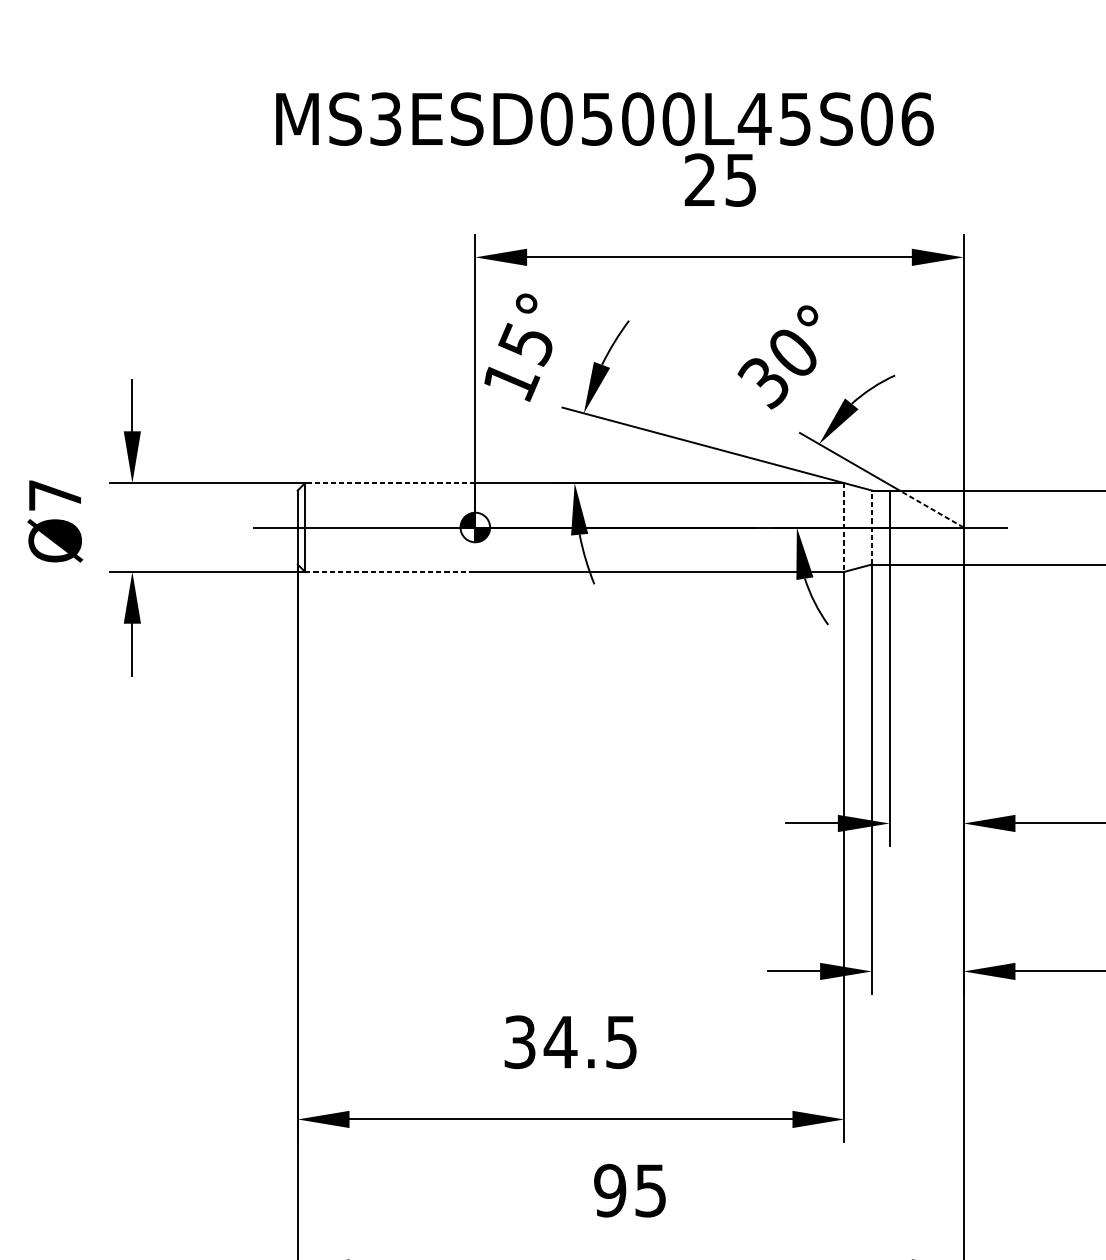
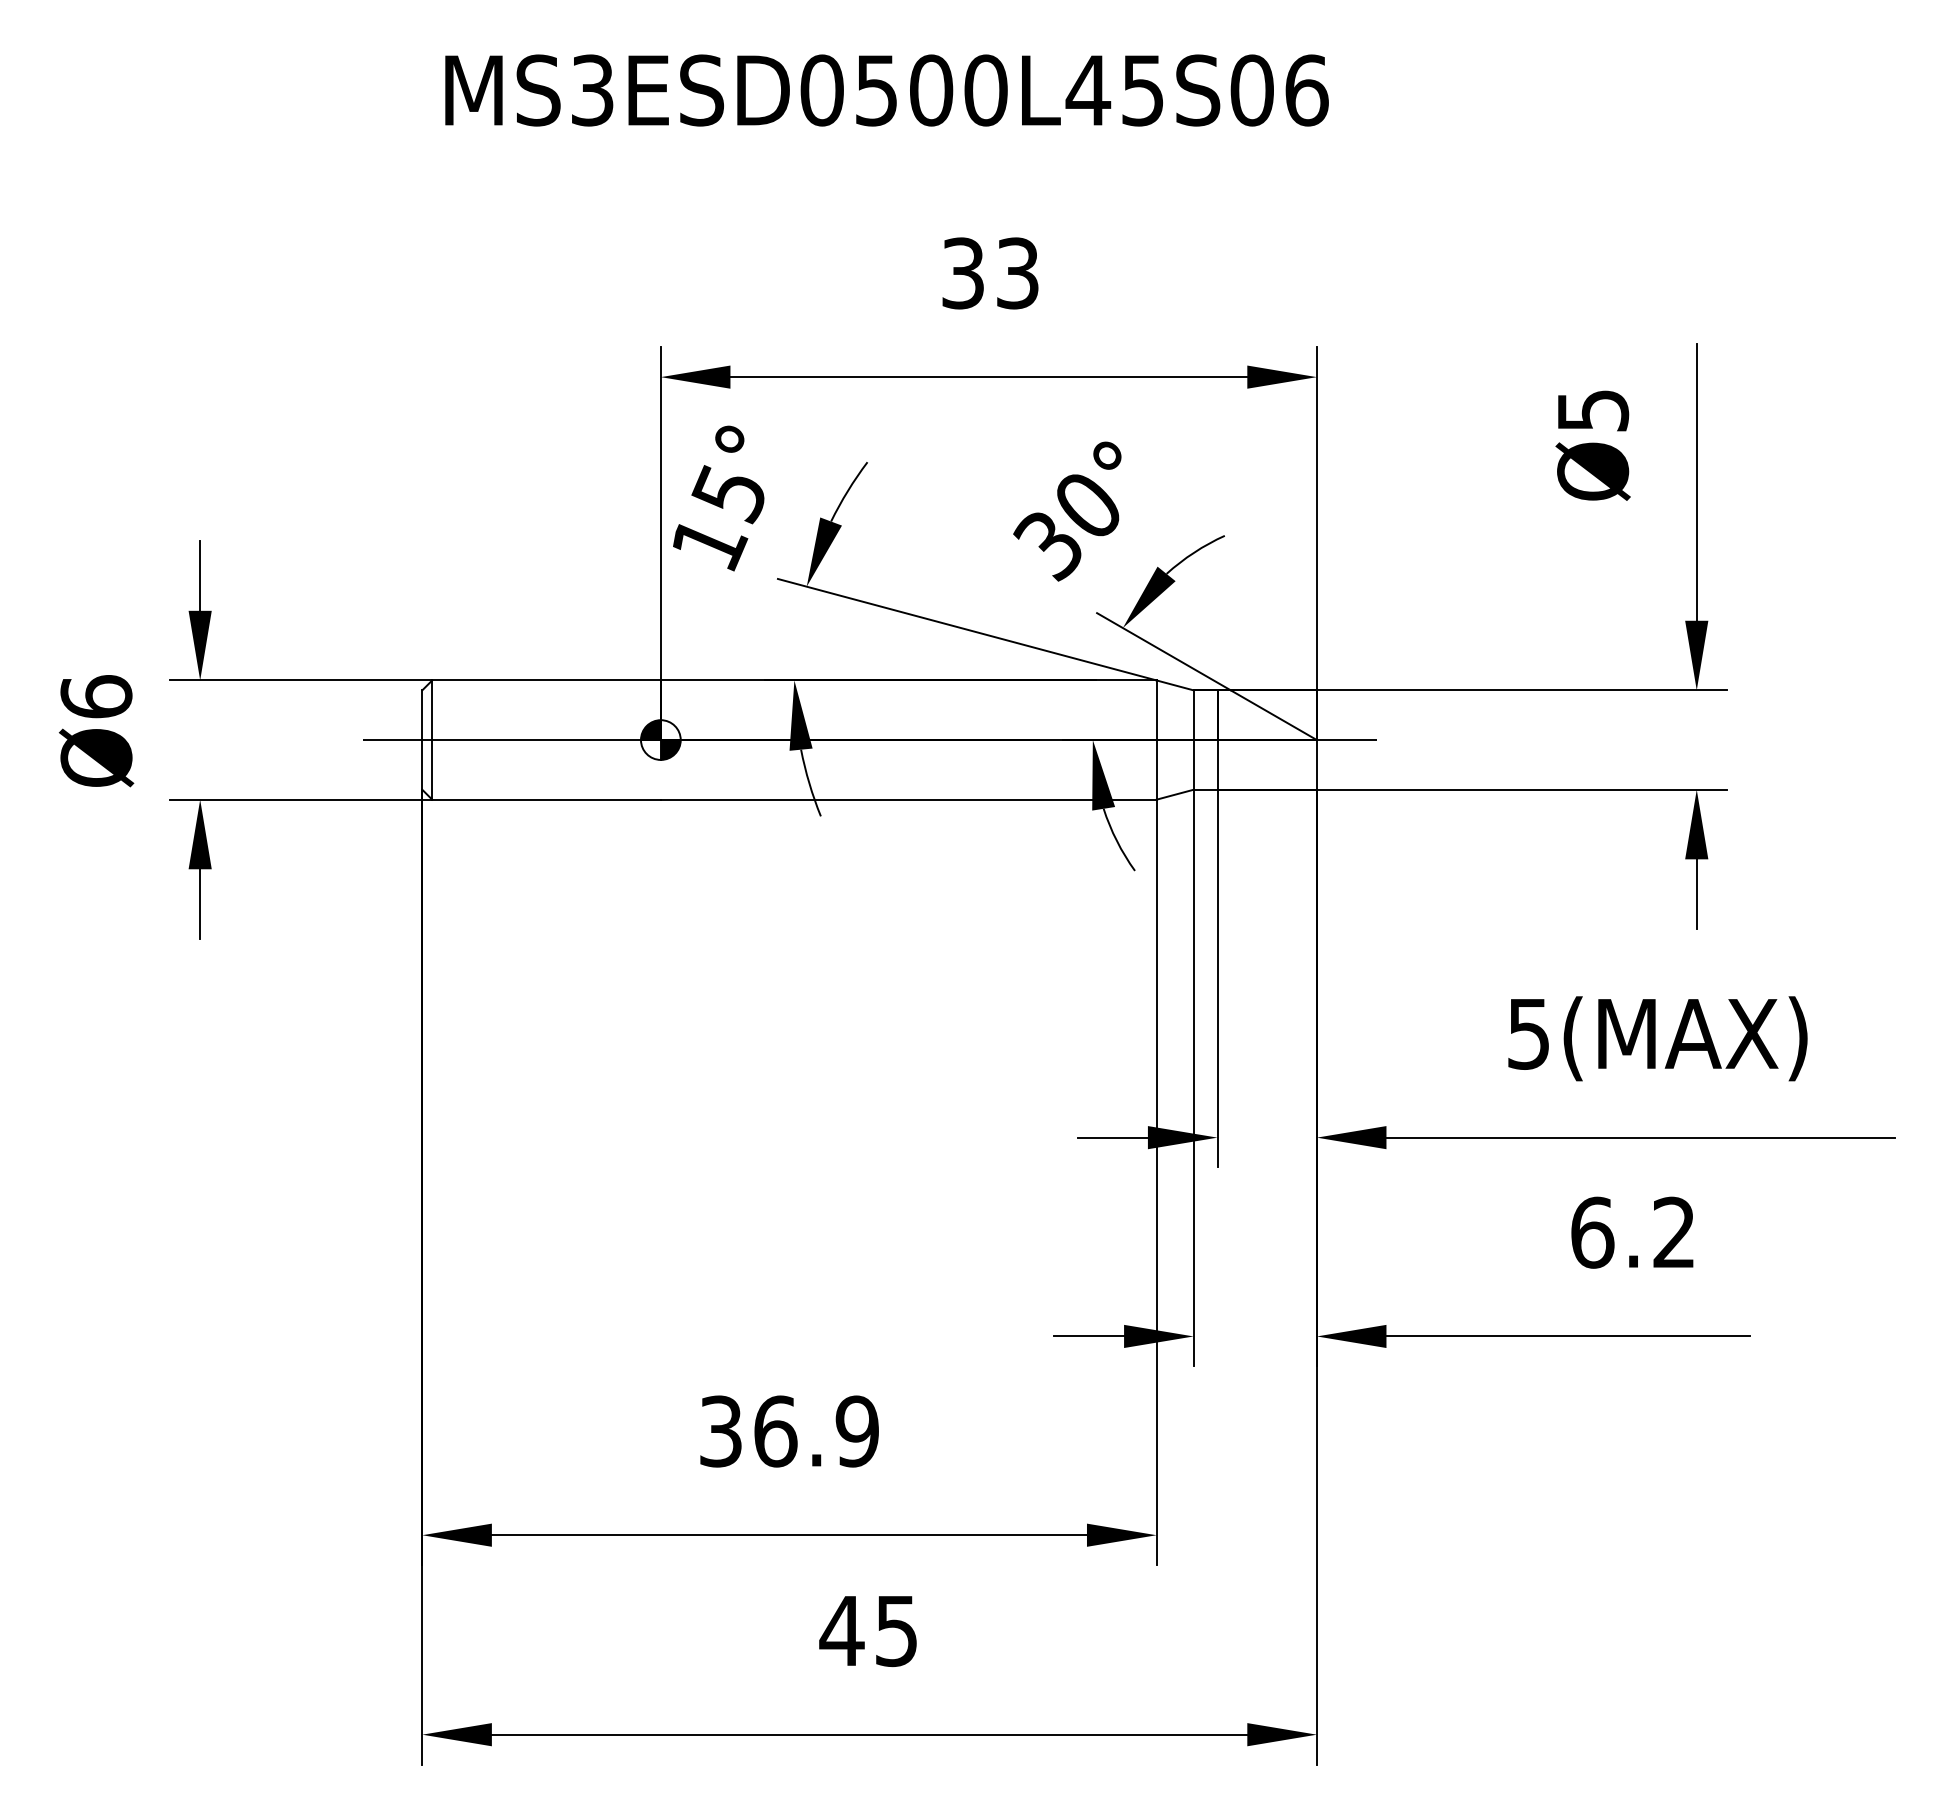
text: (604, 119) -> (886, 90), moved
text: (720, 180) -> (990, 273), 25 -> 33
line: (390, 483) -> (546, 680), dashed -> solid
text: (55, 495) -> (96, 696), Ø7 -> Ø6
line: (931, 509) -> (1273, 715), dashed -> solid
line: (844, 527) -> (1156, 740), dashed -> solid
line: (871, 527) -> (1193, 740), dashed -> solid
line: (390, 571) -> (547, 799), dashed -> solid
text: (590, 1042) -> (815, 1431), 34.5 -> 36.9
text: (609, 1191) -> (841, 1631), 95 -> 45

